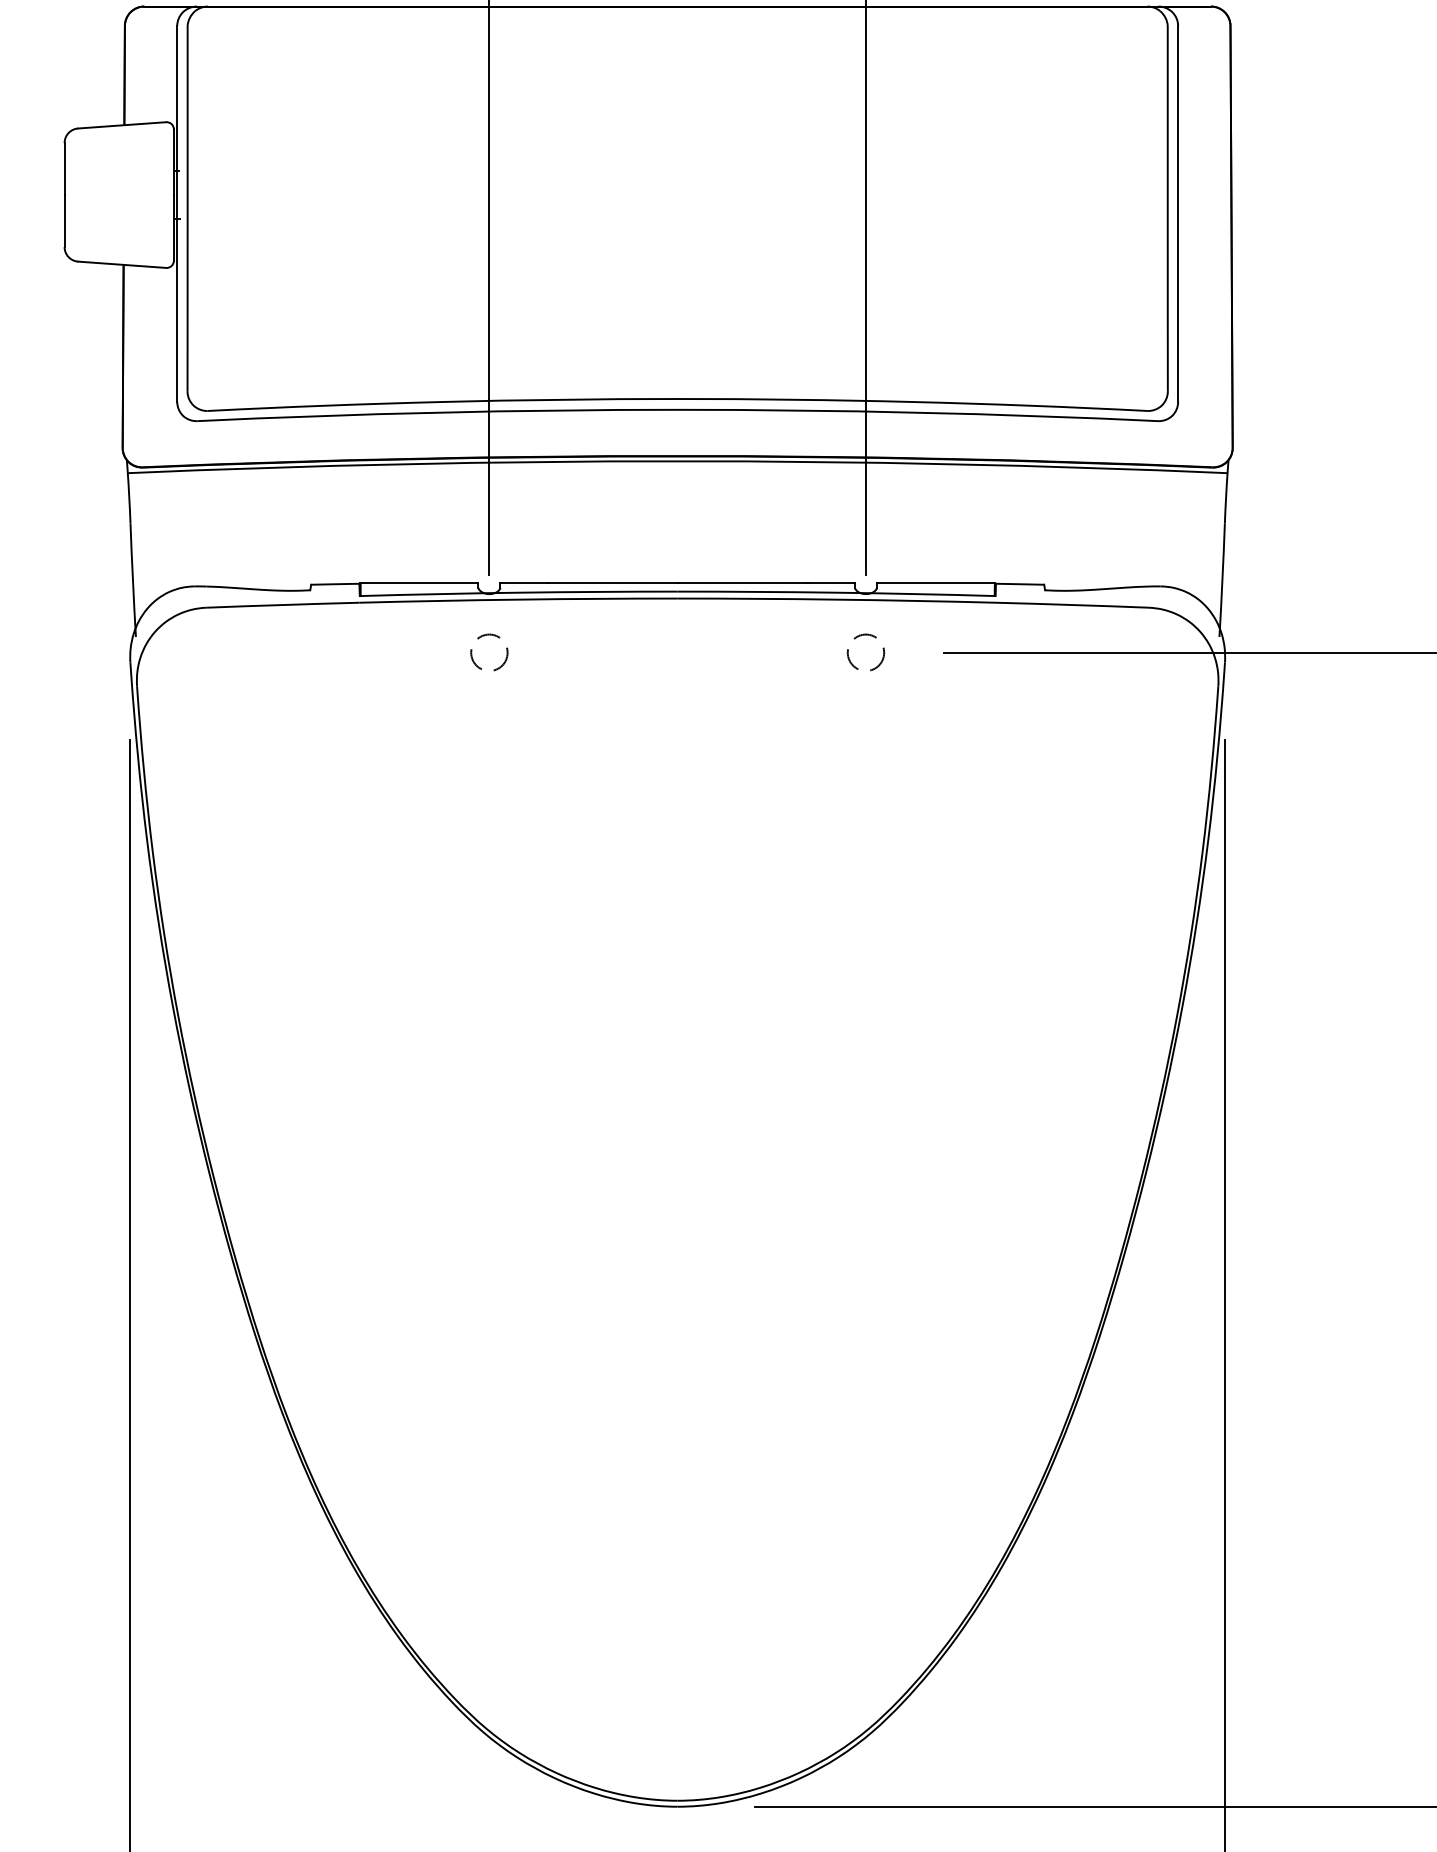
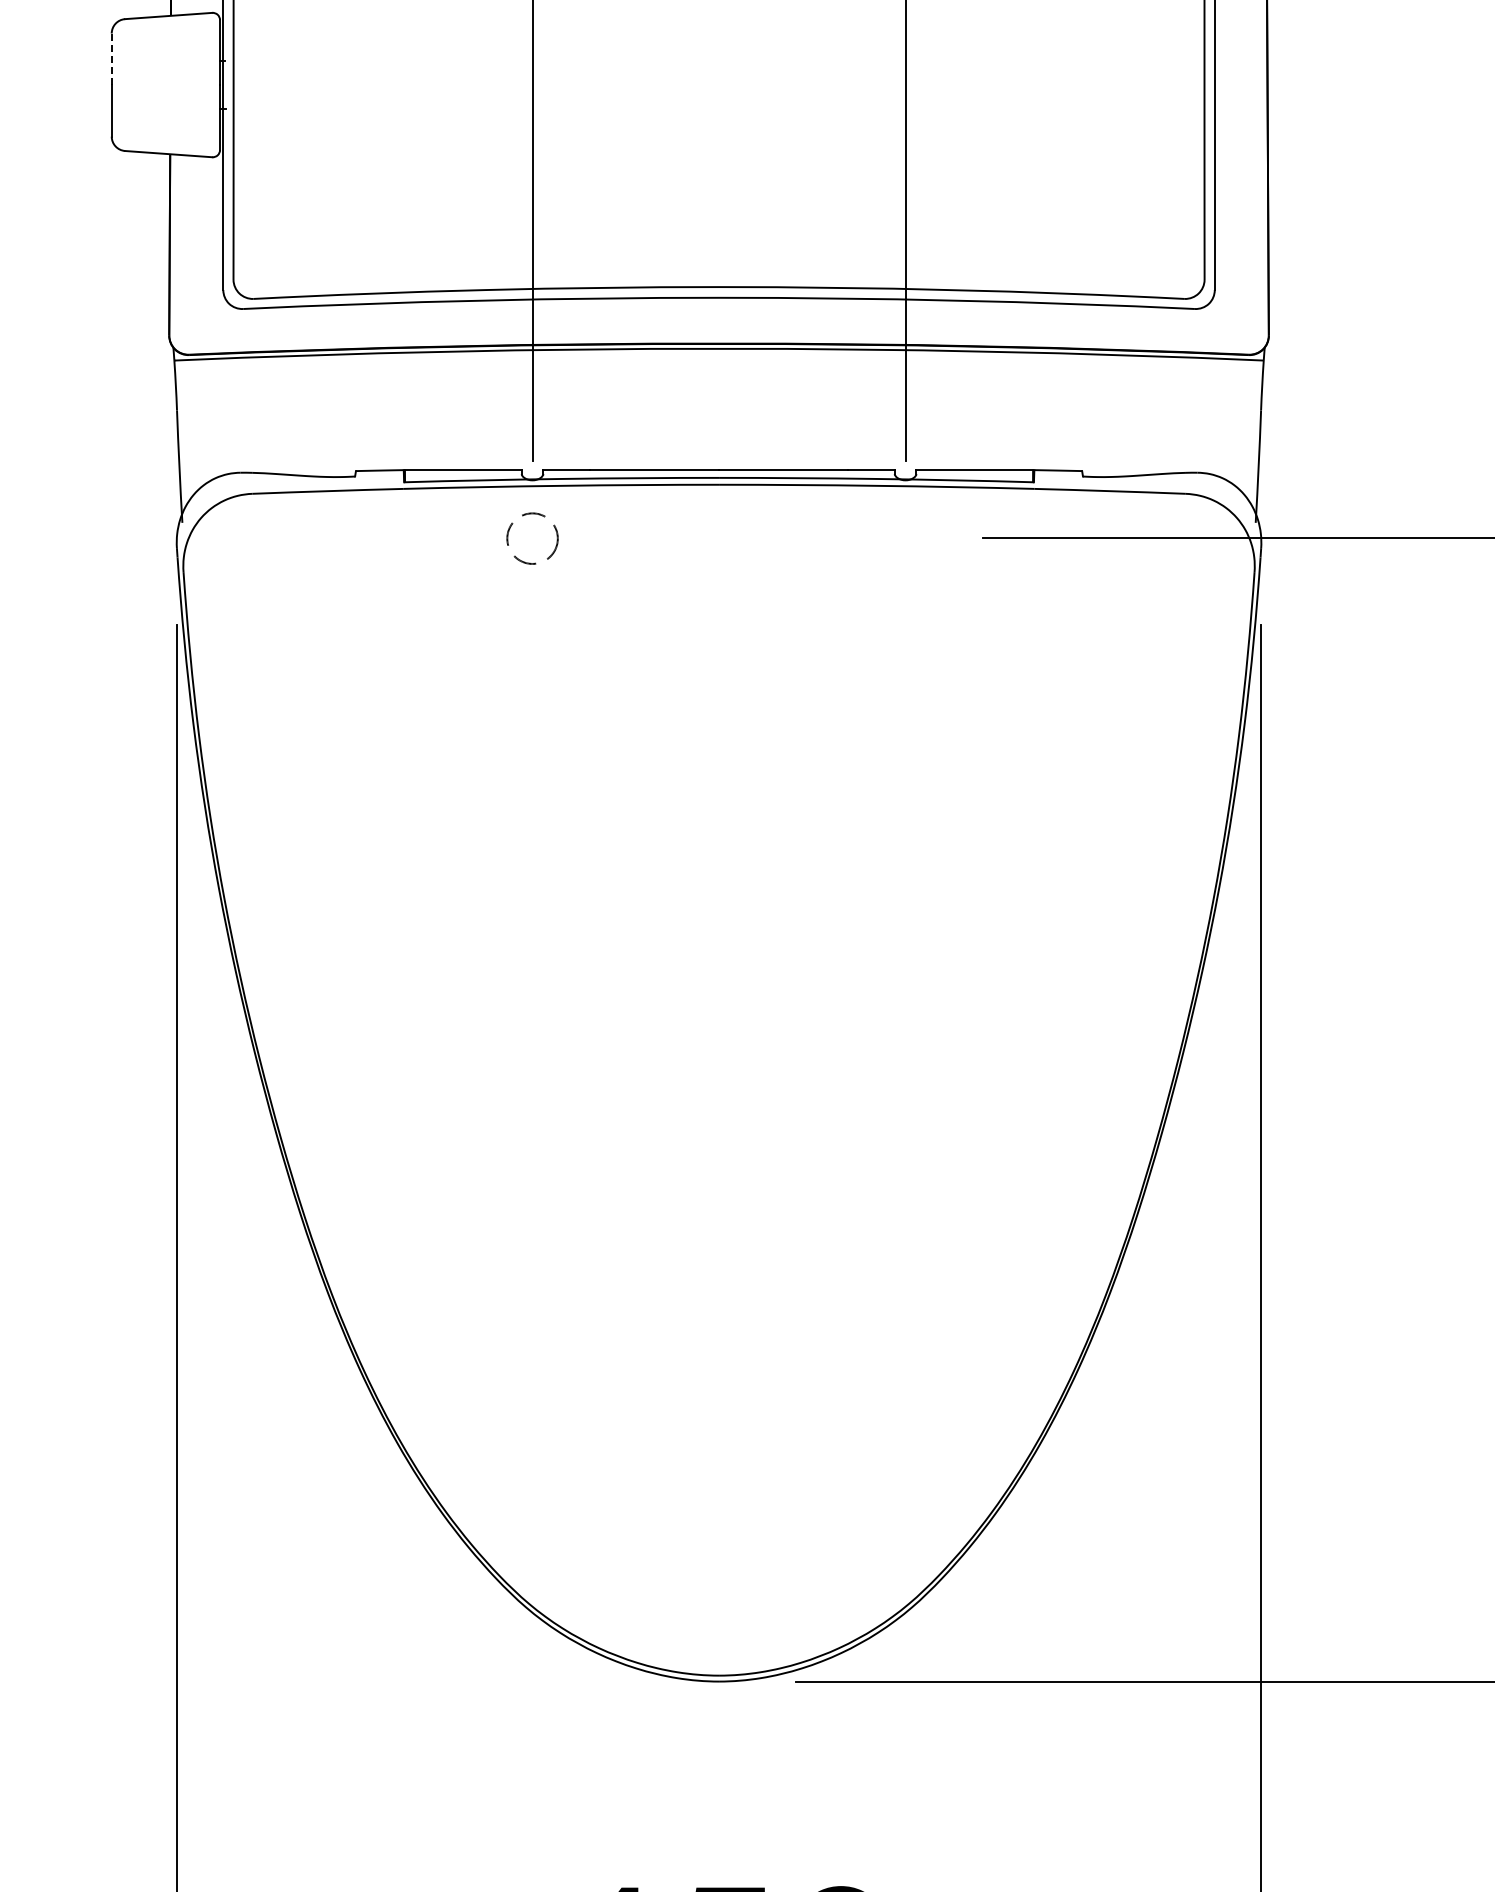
line: (64, 169) -> (111, 59), solid -> dashed
circle: (489, 651) -> (532, 537), size x1.4
circle: (865, 651) -> (905, 537), removed

